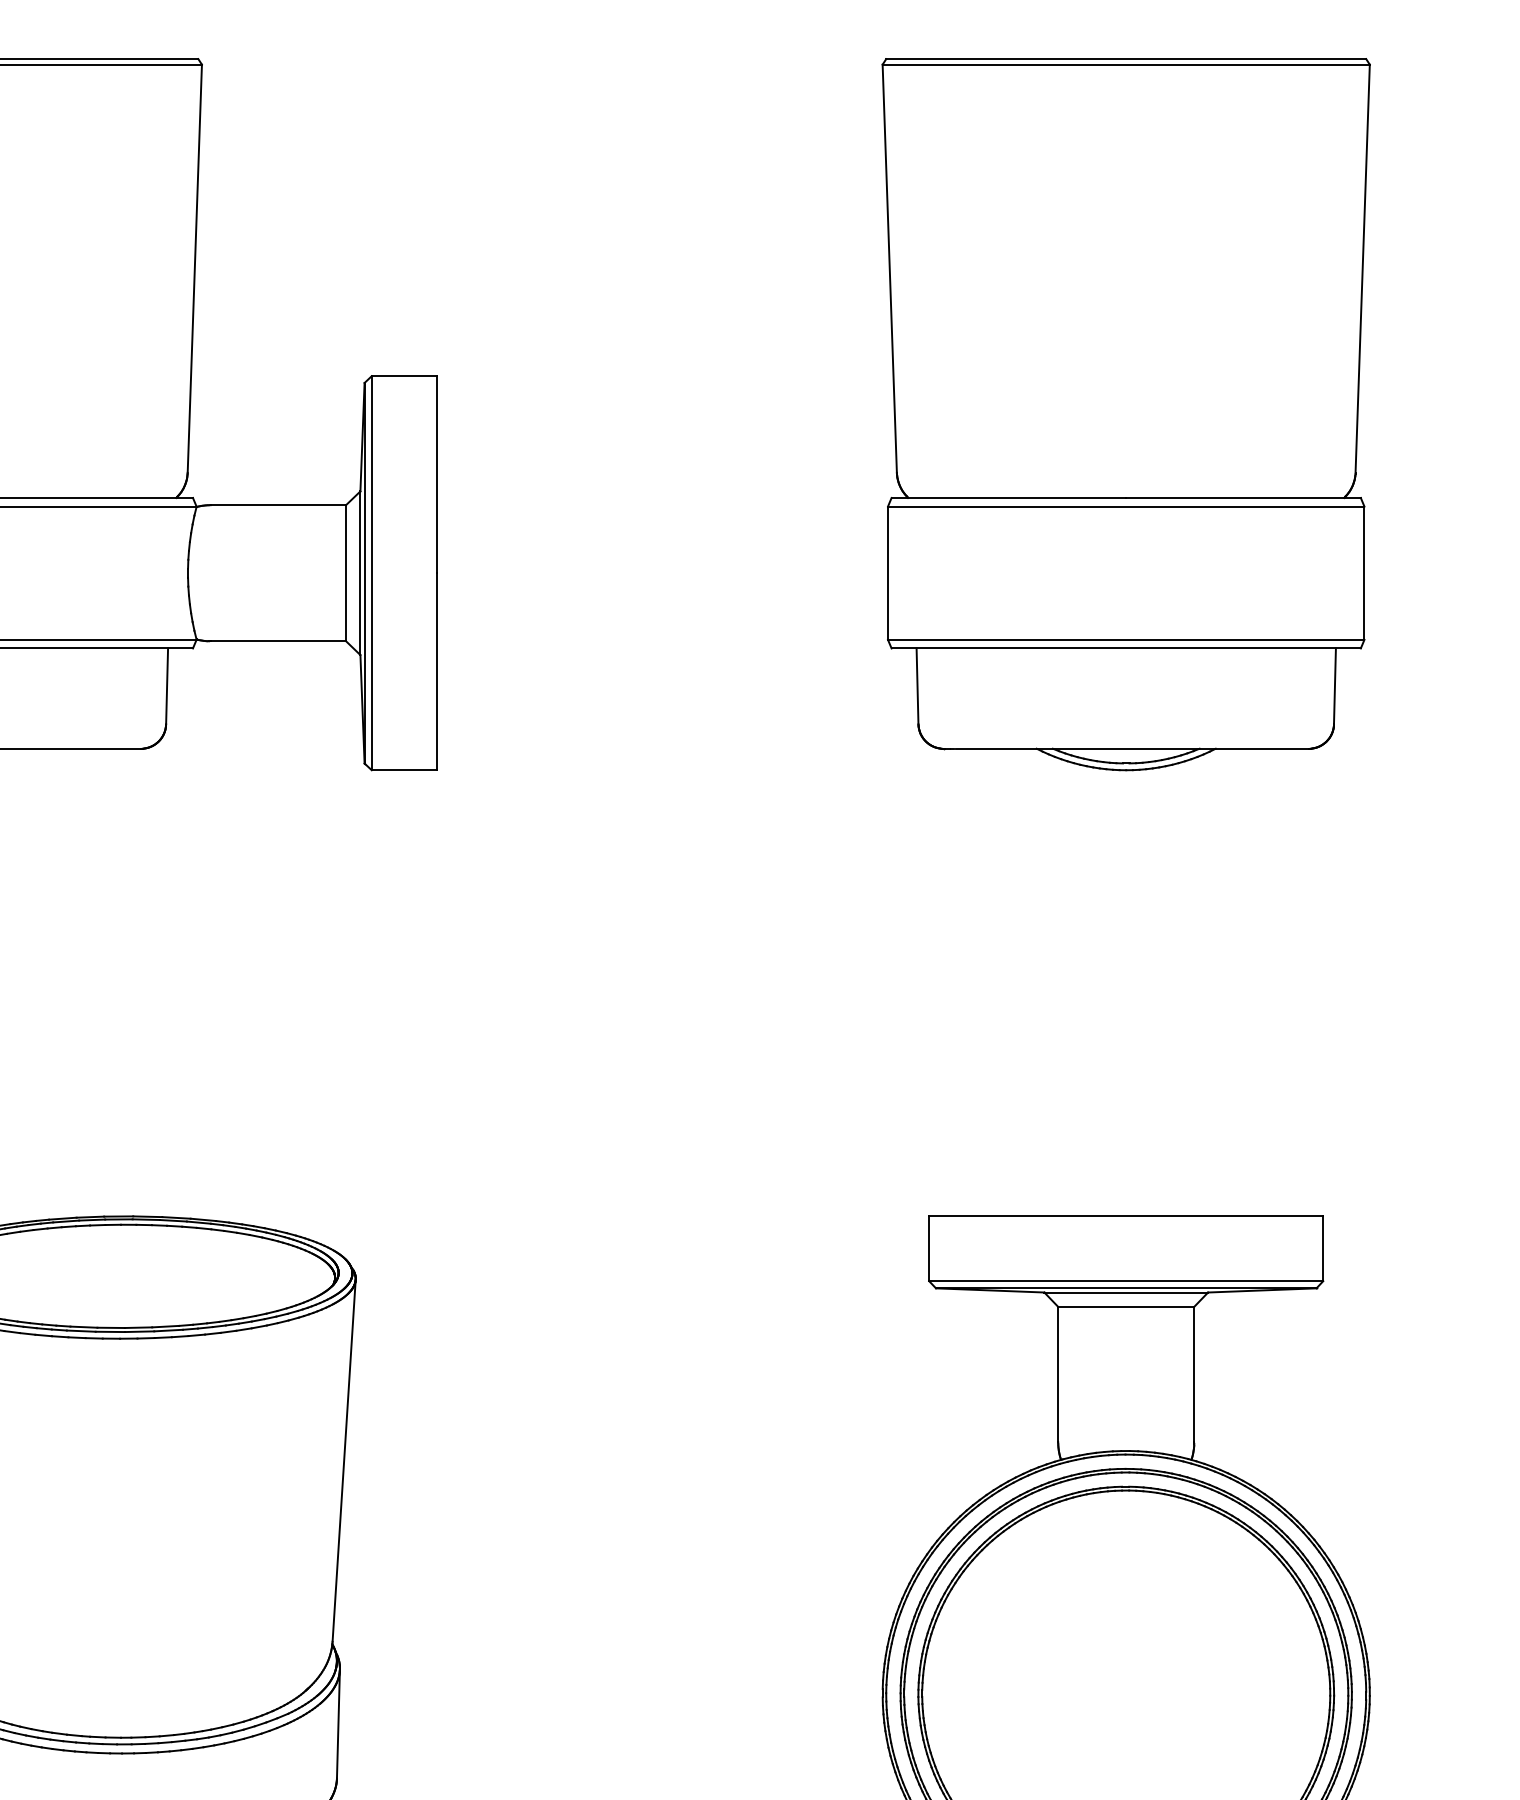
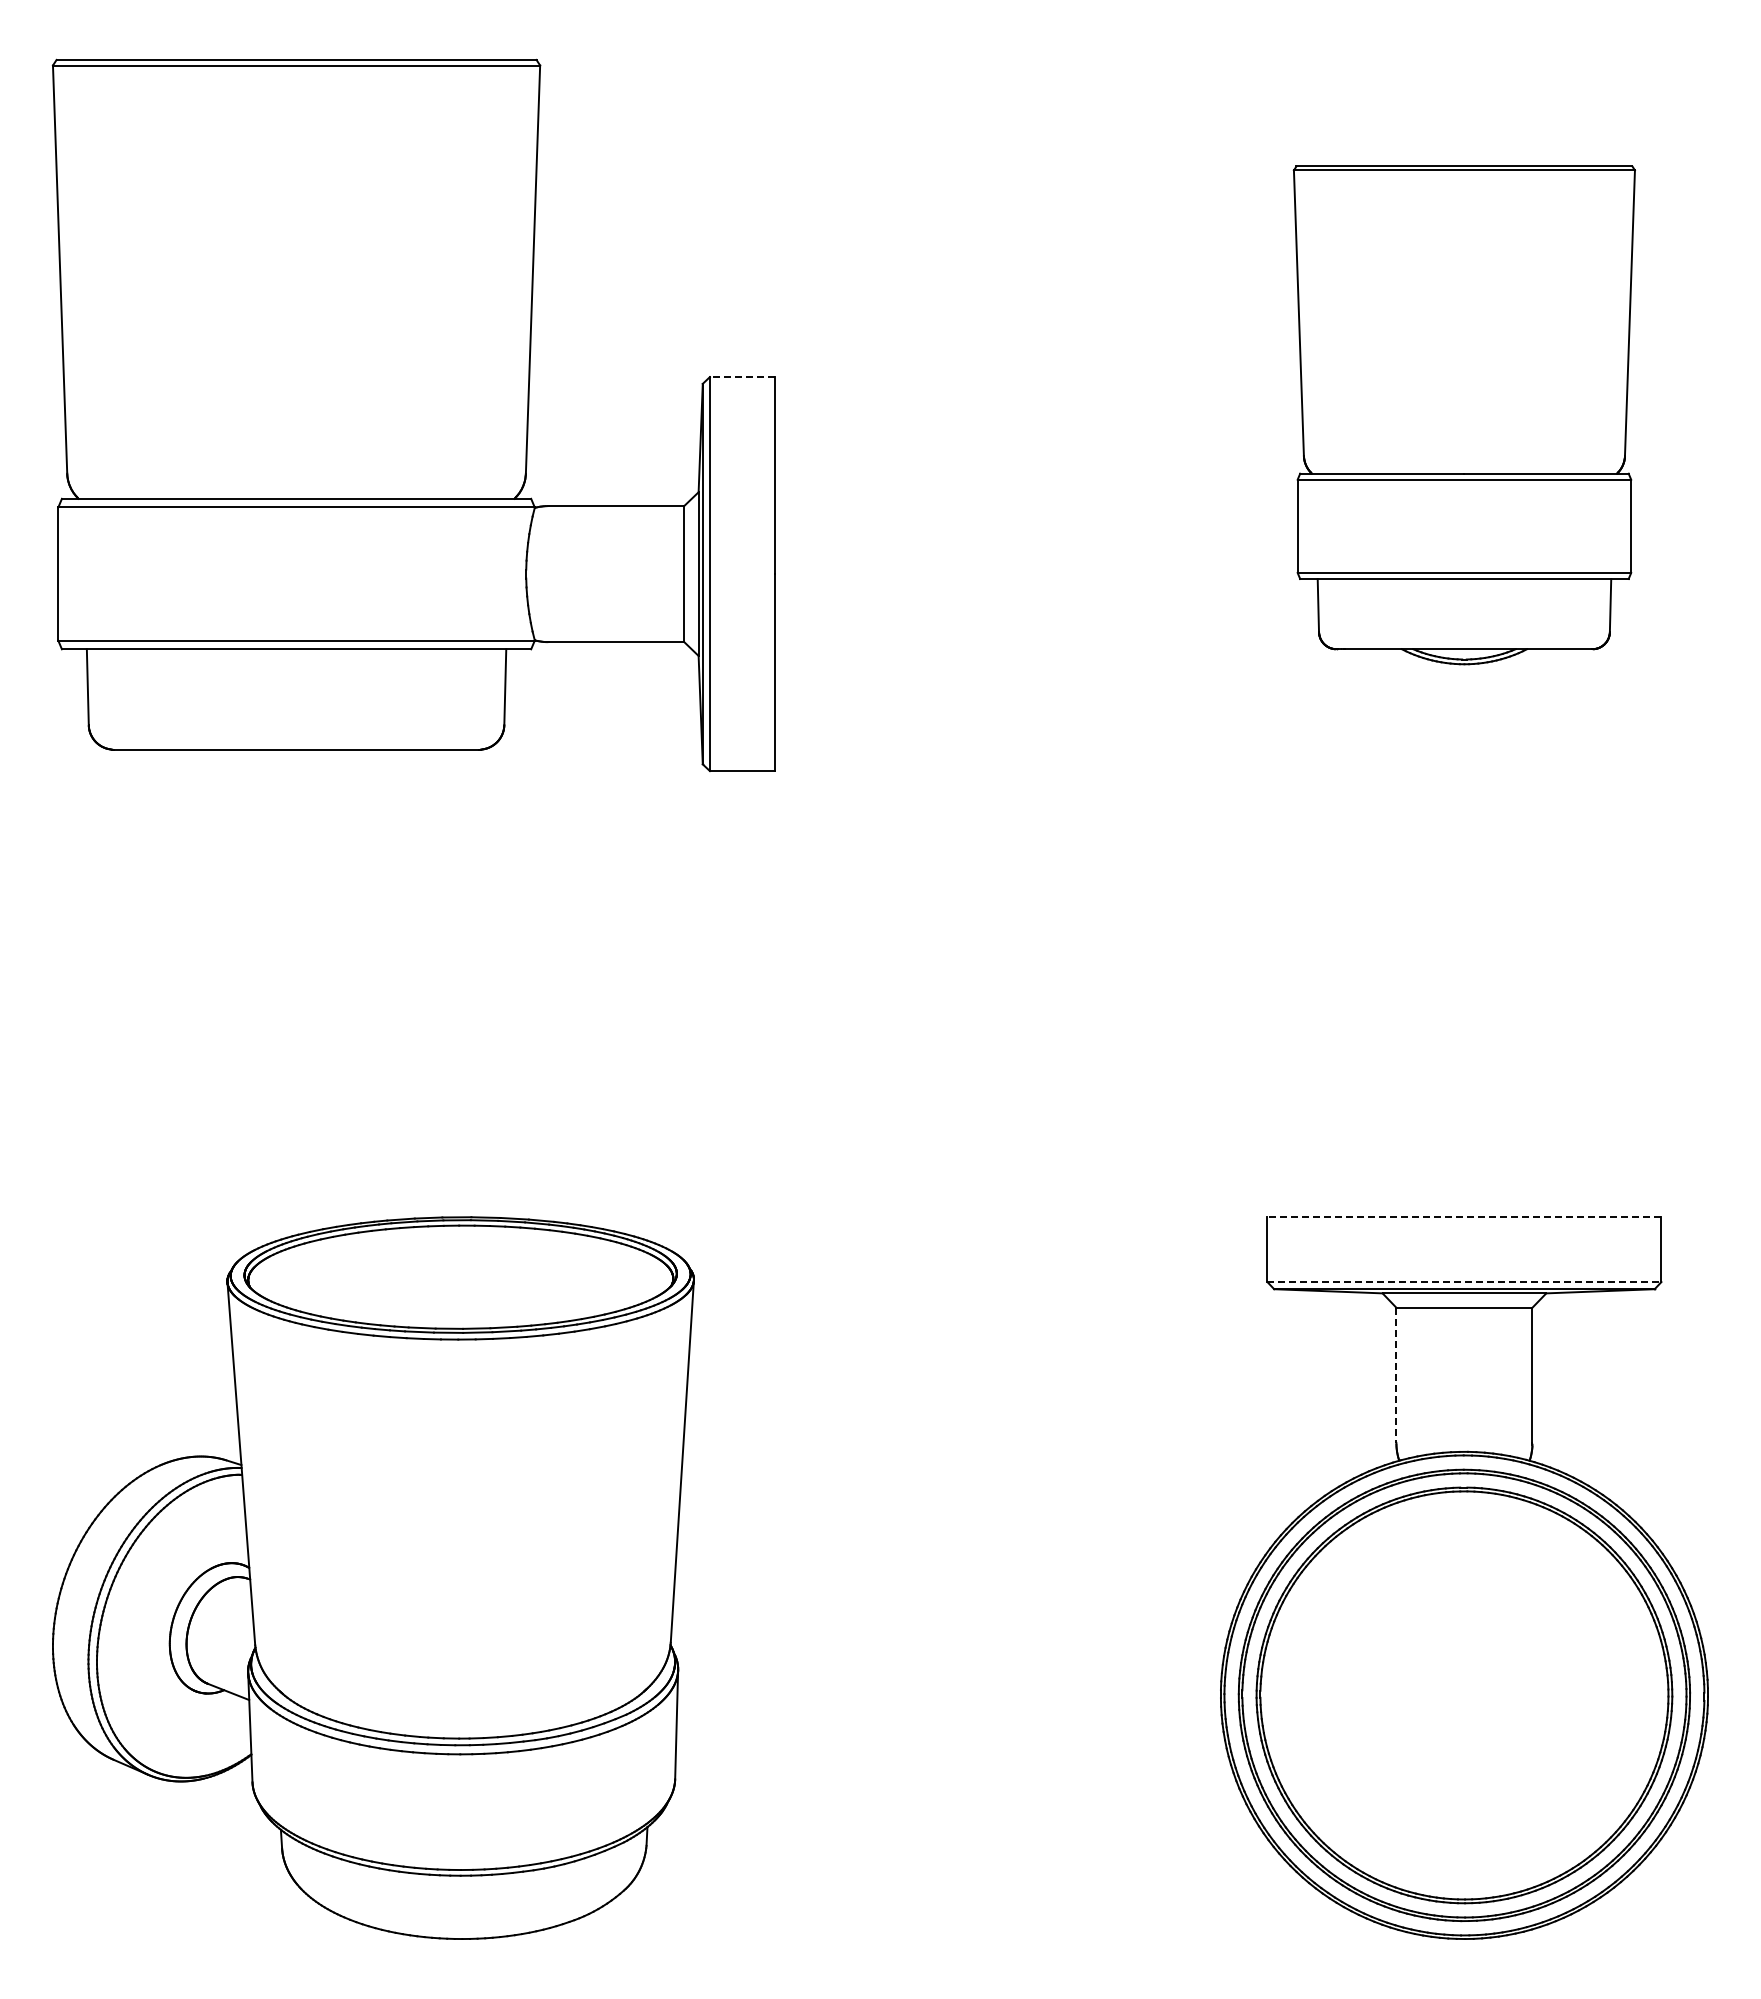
line: (403, 376) -> (741, 377), solid -> dashed
part: (1126, 413) -> (1464, 414), size x0.7
line: (1125, 1216) -> (1463, 1217), solid -> dashed
line: (1126, 1281) -> (1464, 1282), solid -> dashed
line: (1058, 1374) -> (1396, 1375), solid -> dashed

